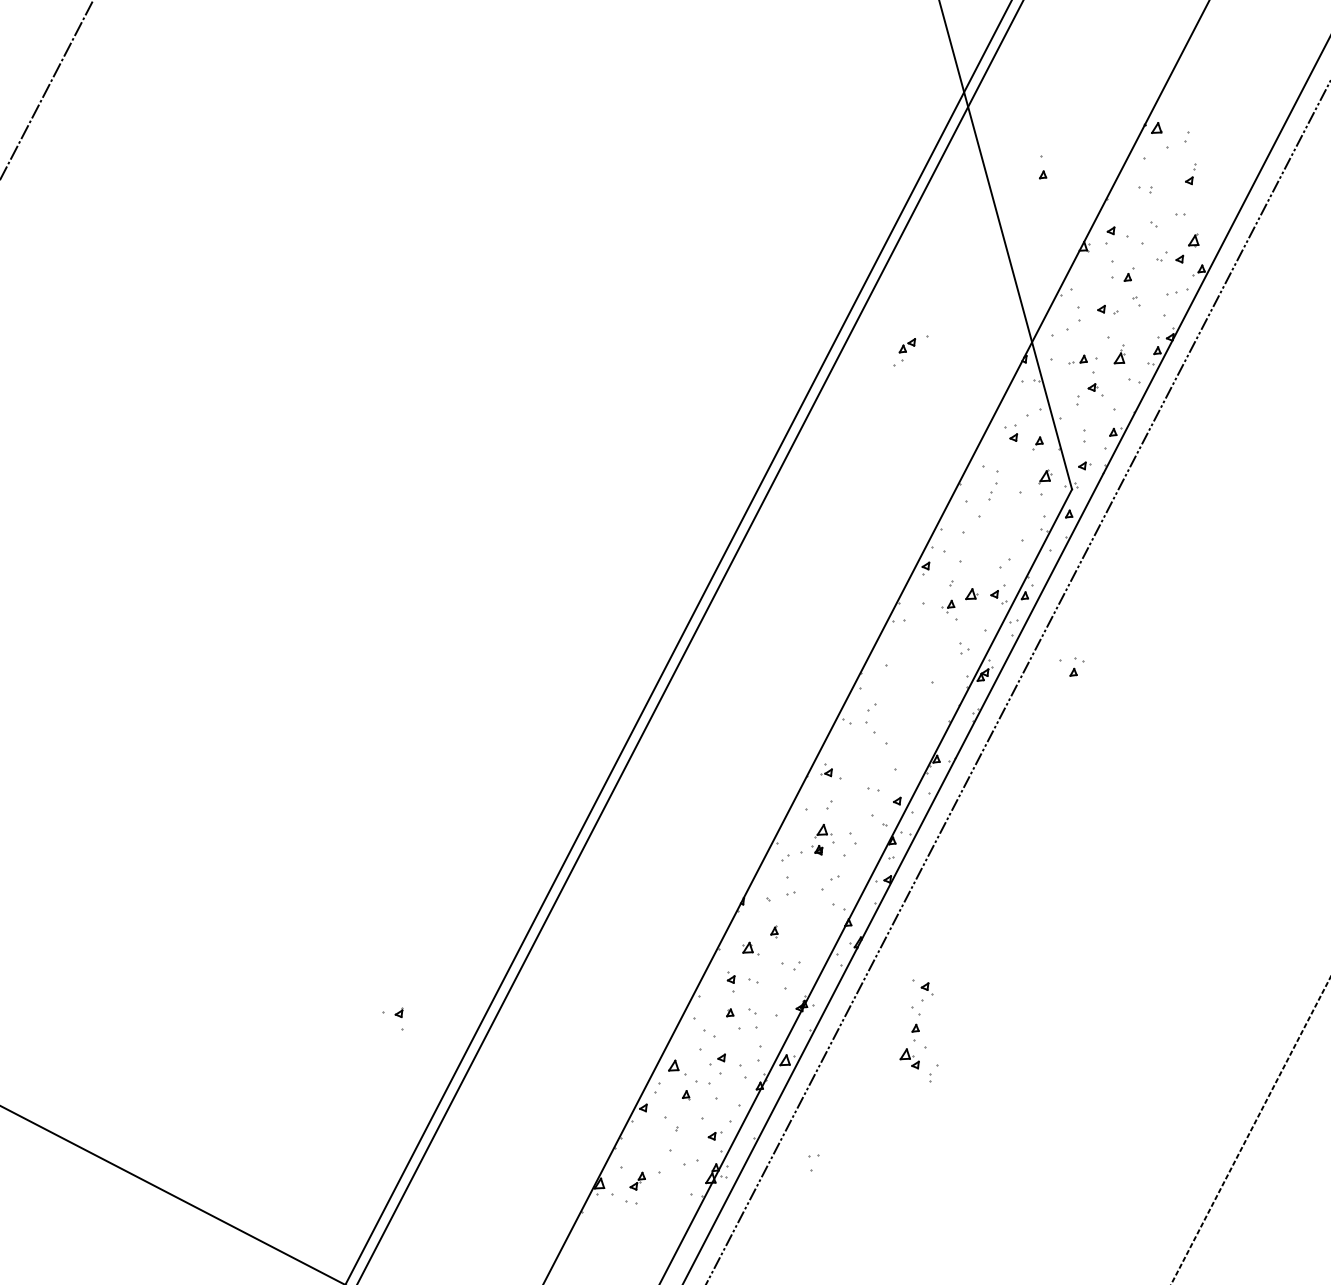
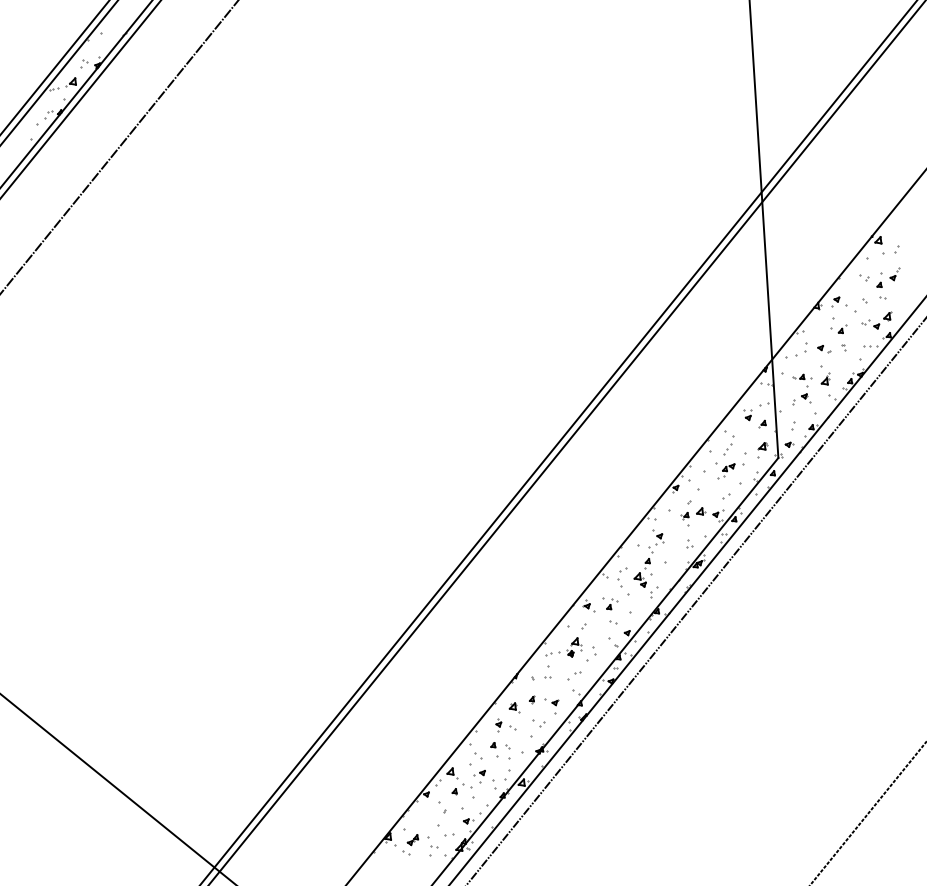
part: (1040, 166) -> (879, 279), moved
part: (911, 351) -> (730, 471), moved
part: (1073, 666) -> (610, 603), moved
part: (395, 1020) -> (551, 706), moved
part: (916, 1031) -> (648, 563), moved
part: (814, 1161) -> (433, 850), moved

